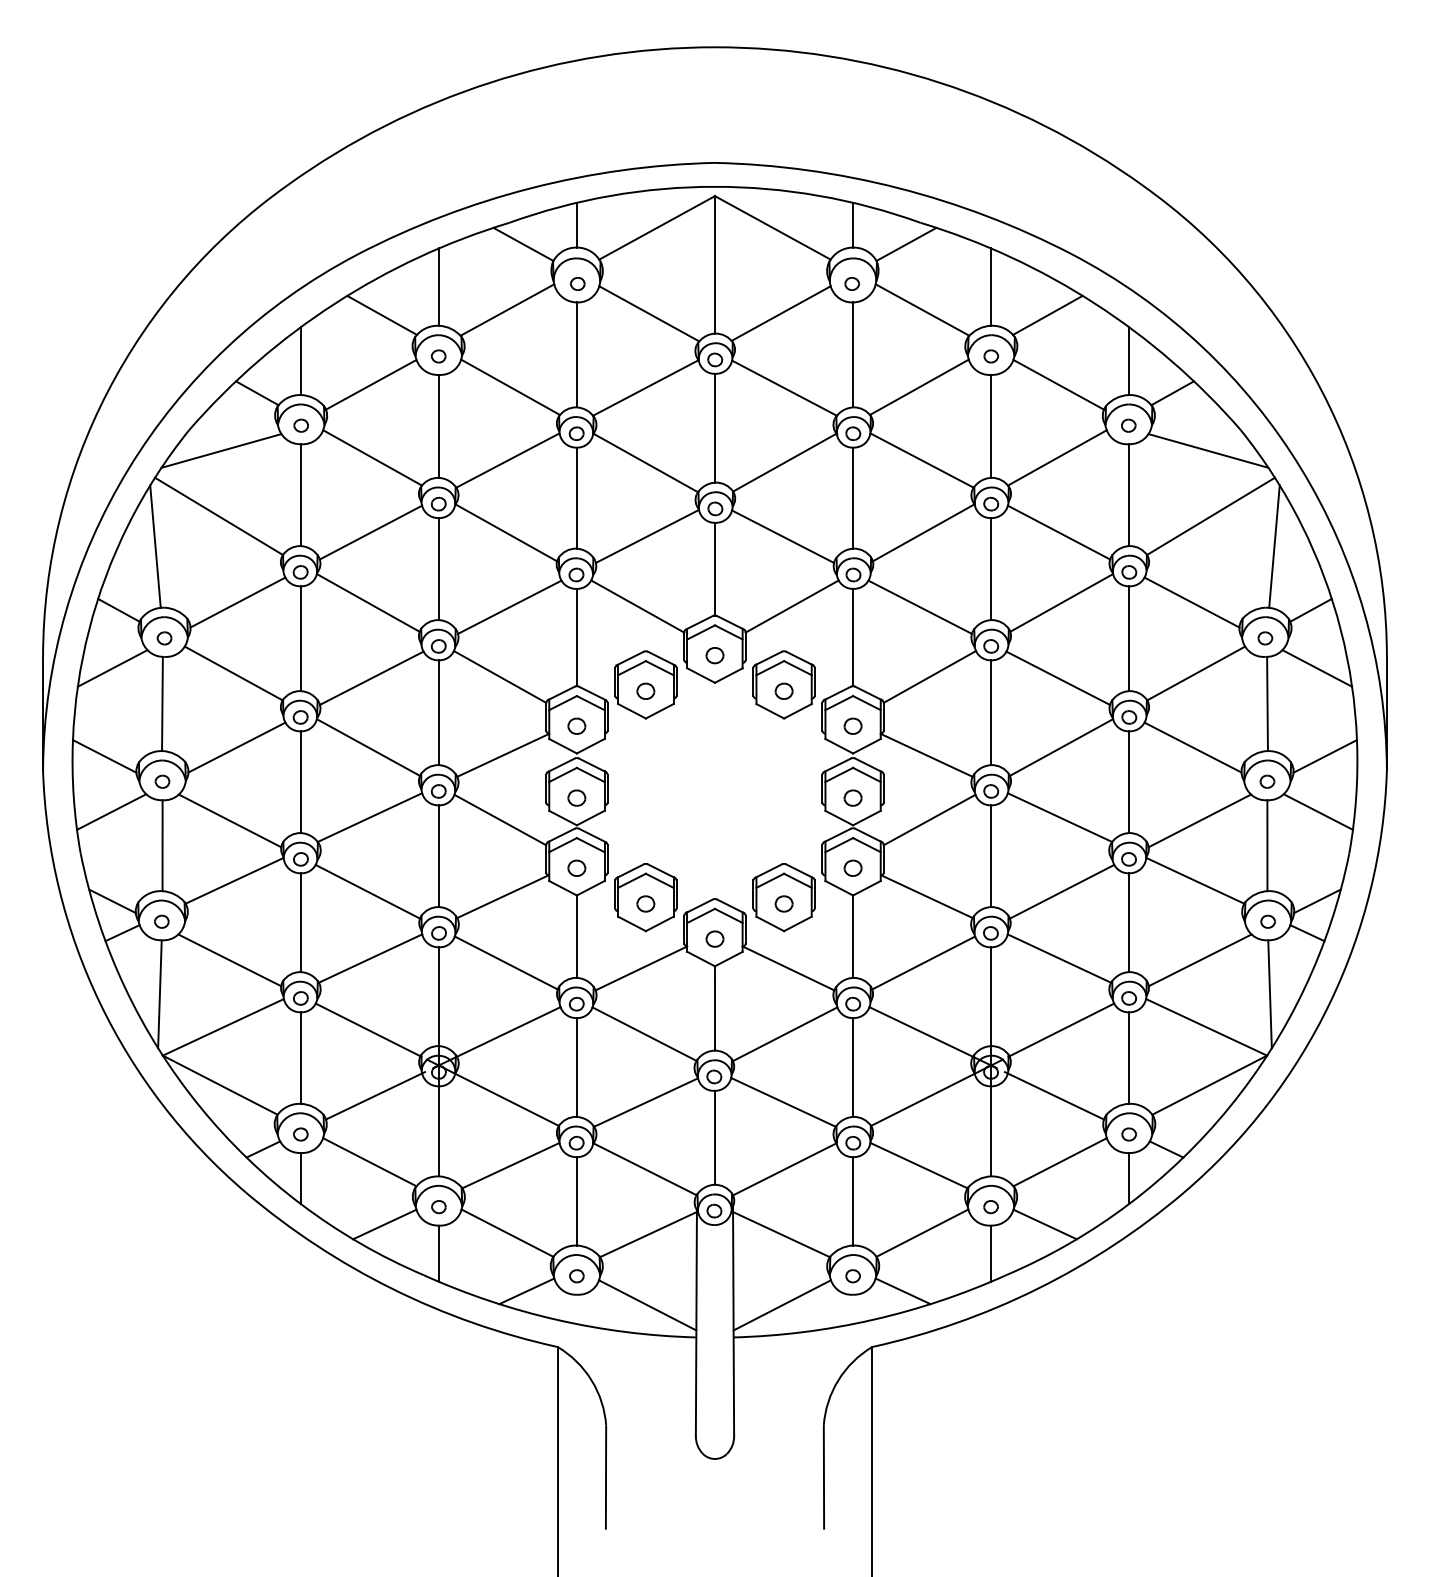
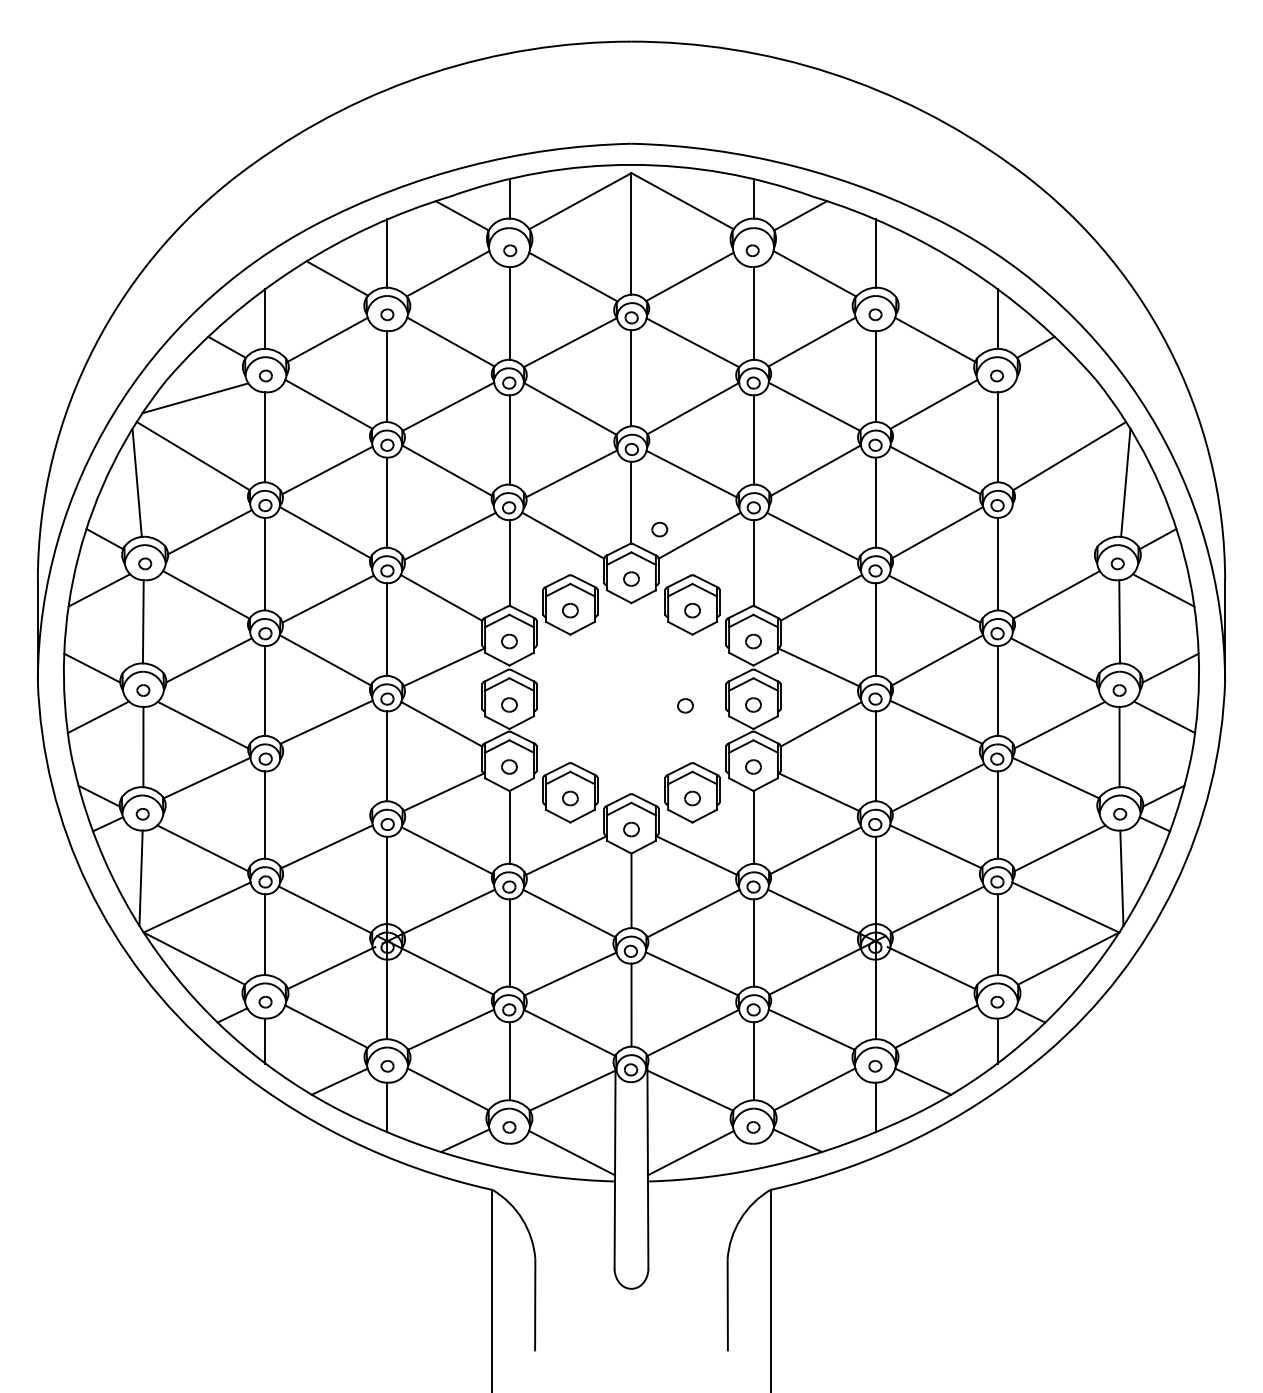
line: (1047, 314) -> (925, 277), removed
line: (1208, 450) -> (1067, 397), removed
part: (746, 599) -> (659, 529), added
line: (1191, 602) -> (1052, 532), removed
part: (775, 798) -> (684, 705), added
line: (367, 891) -> (324, 787), removed

